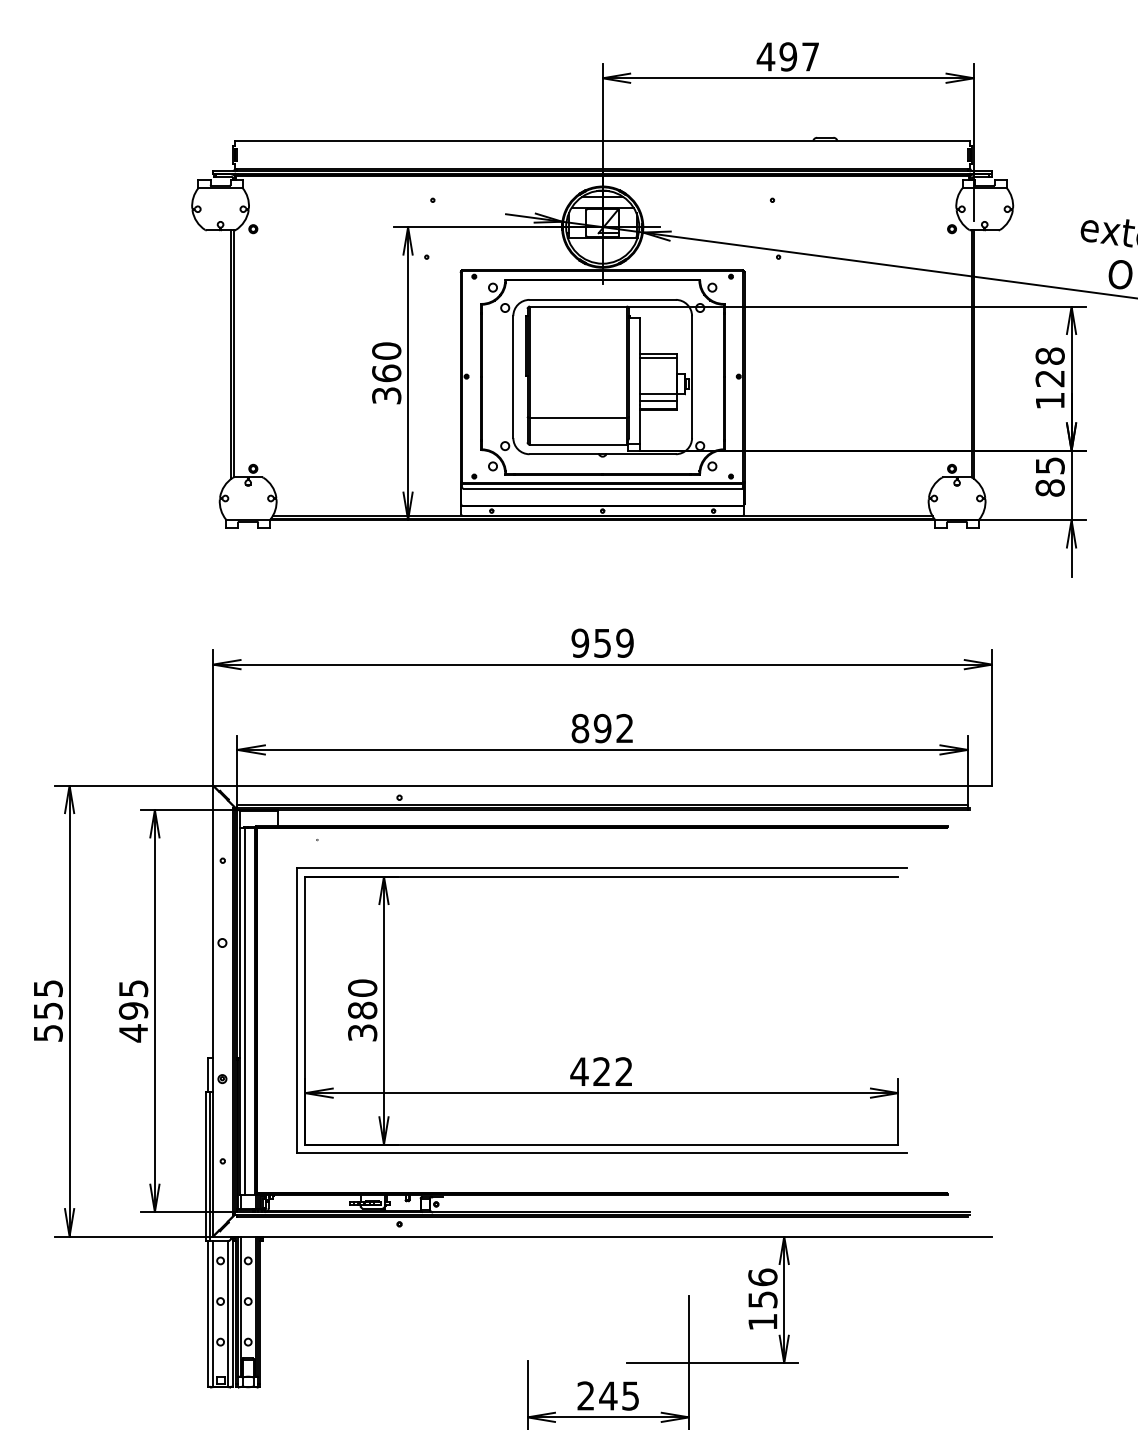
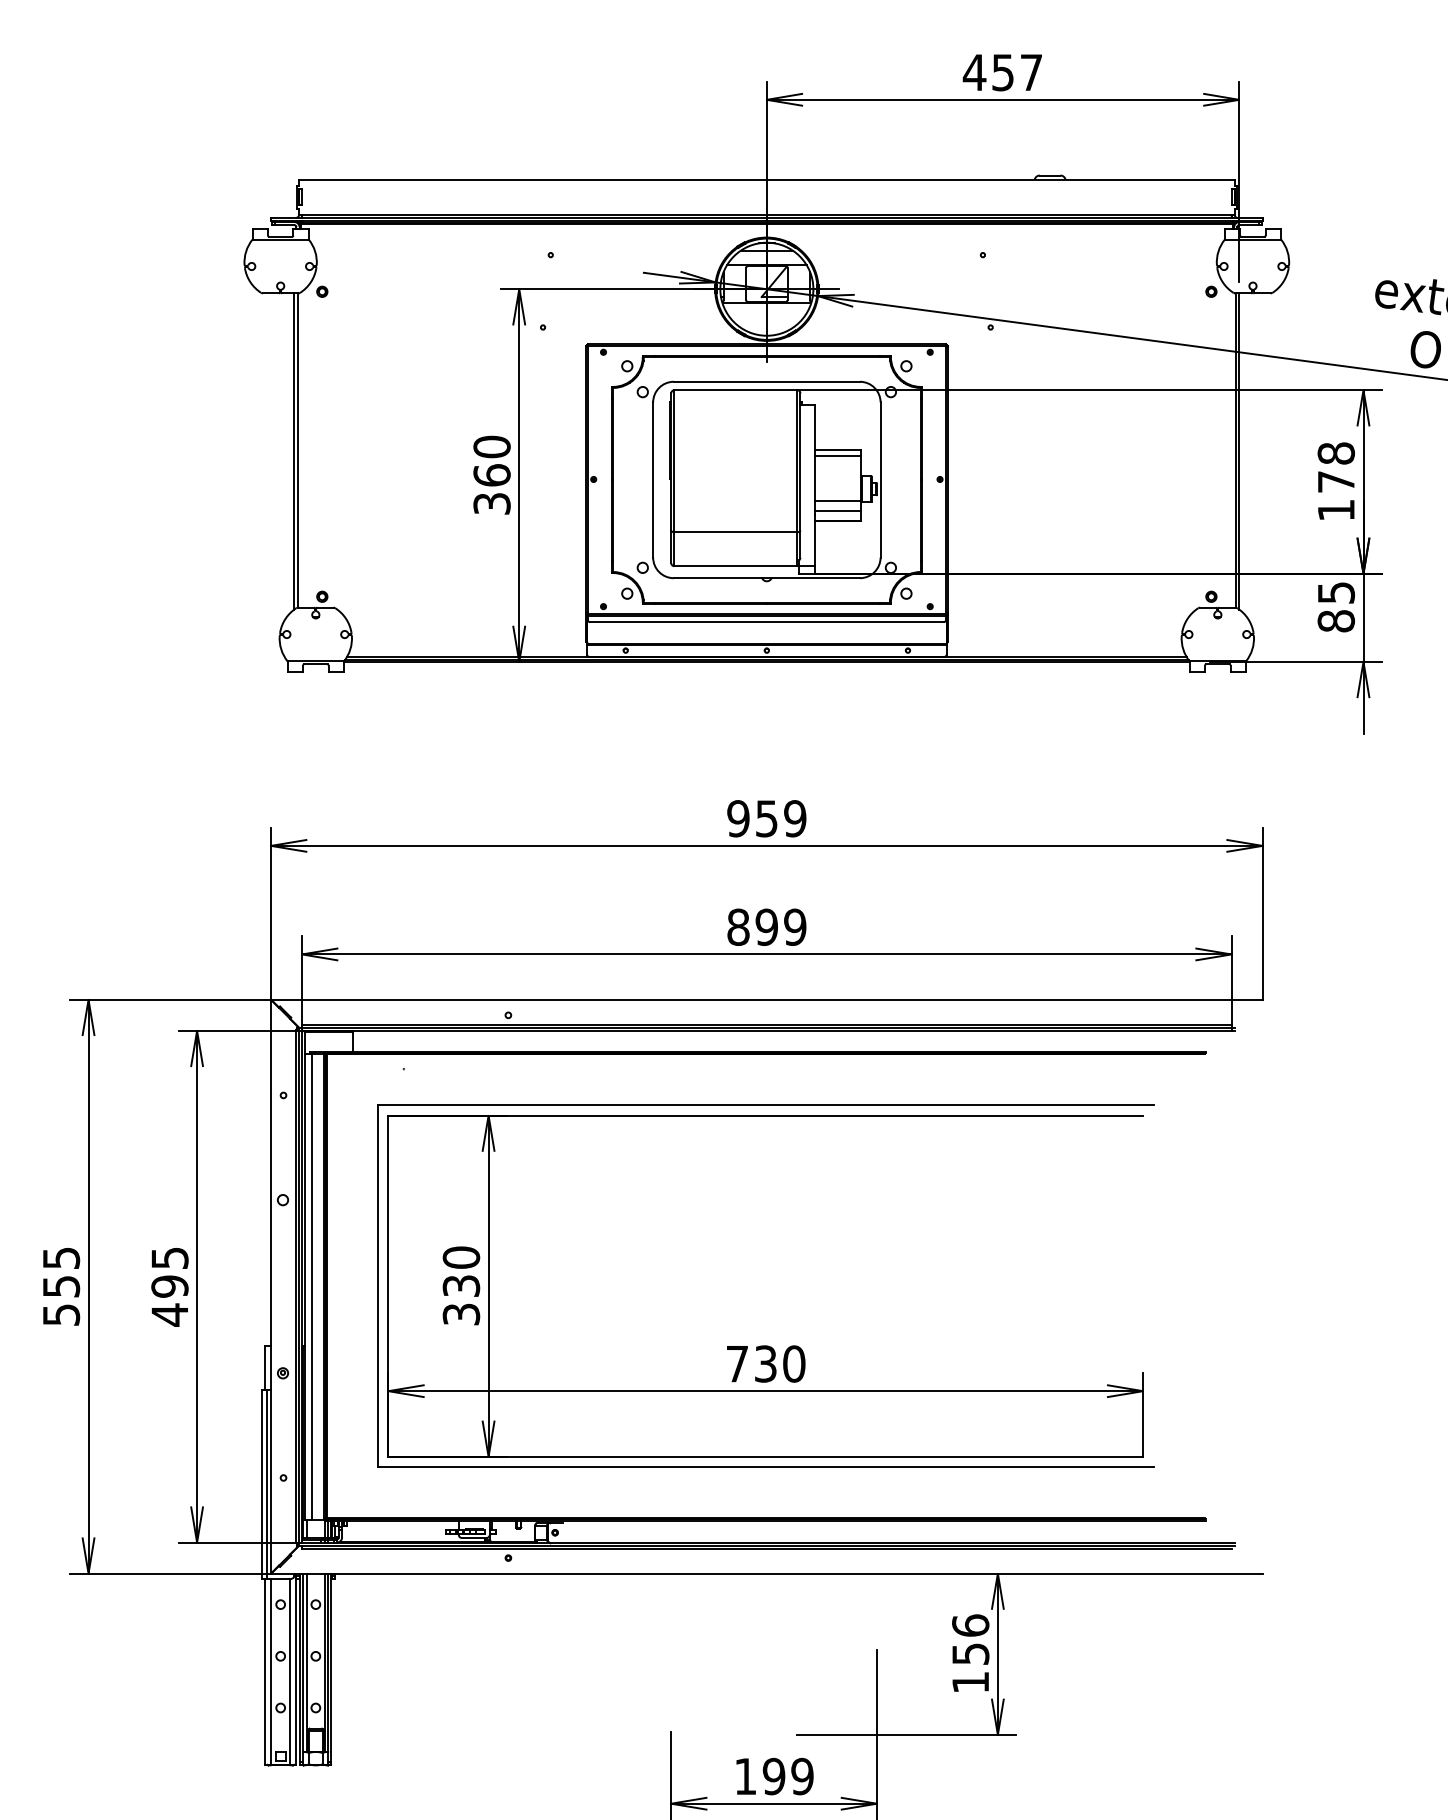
text: (787, 56) -> (1002, 72), 497 -> 457
text: (1049, 378) -> (1335, 481), 128 -> 178
text: (625, 727) -> (795, 926), 892 -> 899
text: (362, 1010) -> (461, 1286), 380 -> 330
text: (601, 1071) -> (765, 1363), 422 -> 730
text: (607, 1395) -> (773, 1776), 245 -> 199

